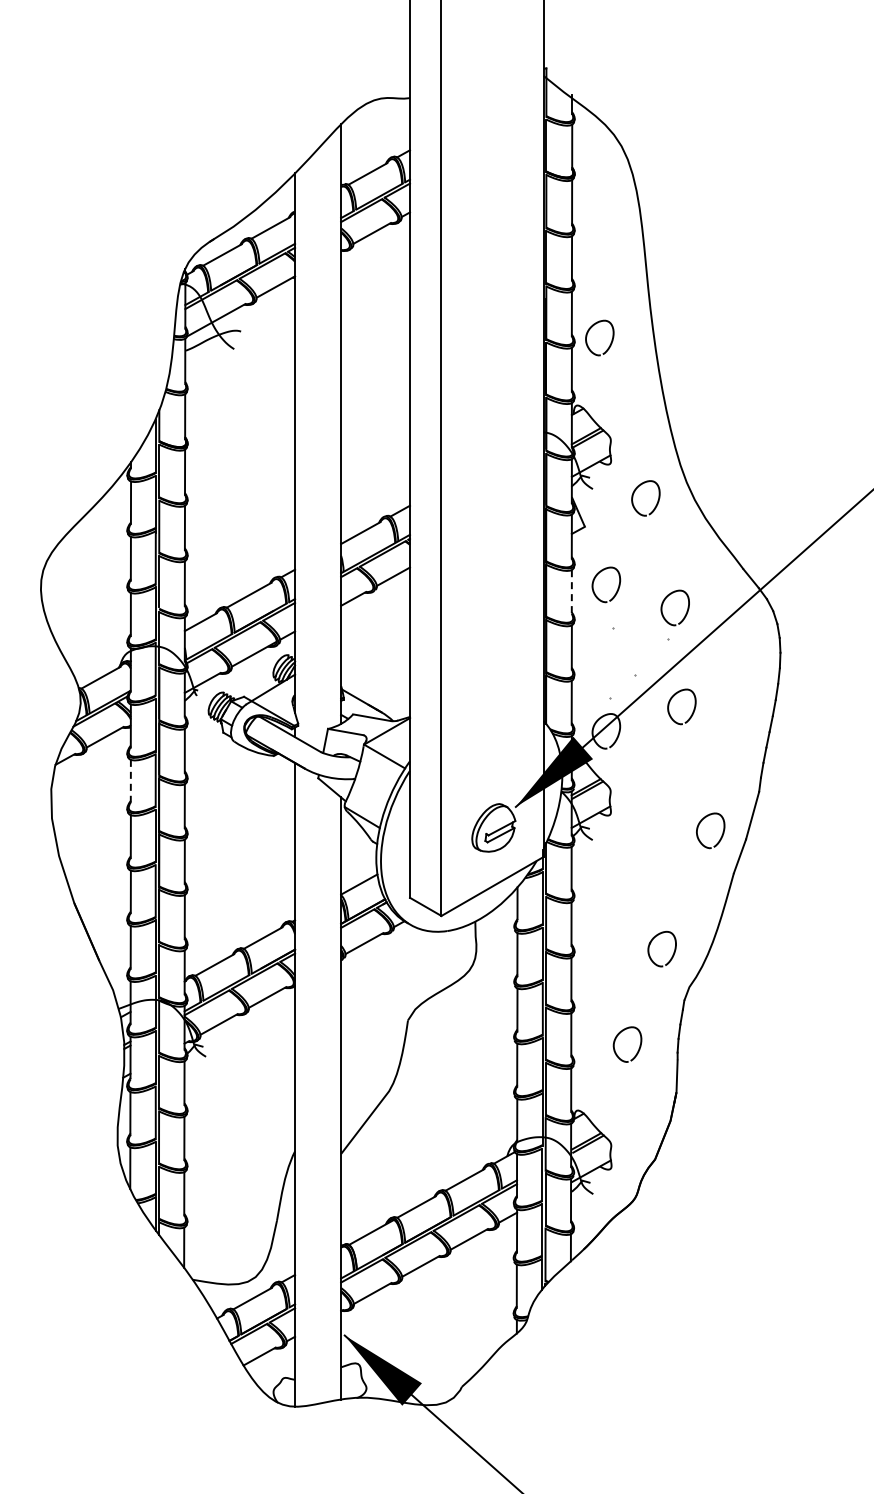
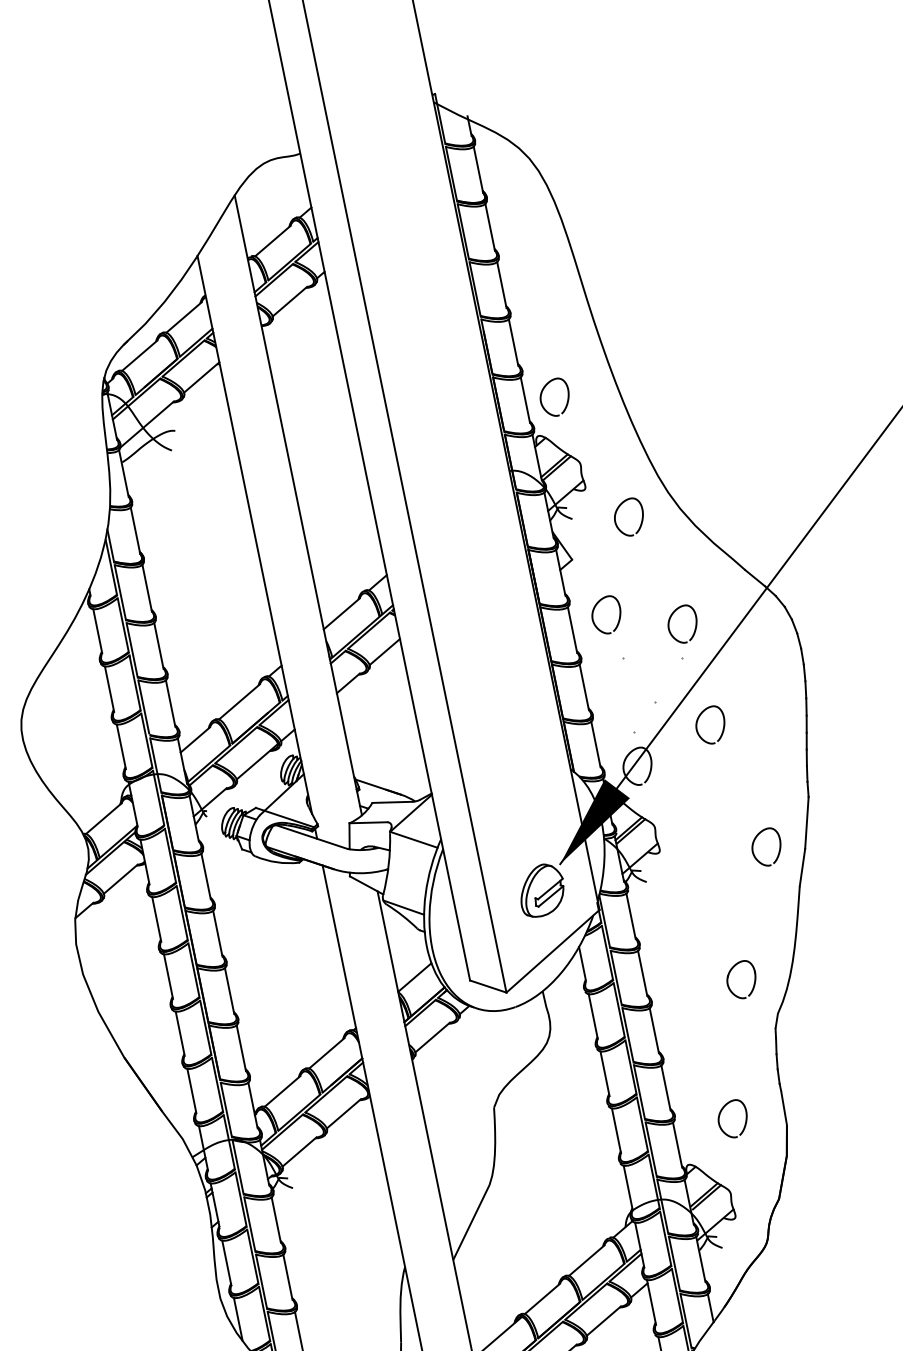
curve: (588, 333) -> (542, 395), moved
line: (571, 592) -> (572, 630), dashed -> solid
line: (130, 781) -> (156, 919), dashed -> solid
curve: (638, 1048) -> (745, 1120), moved

